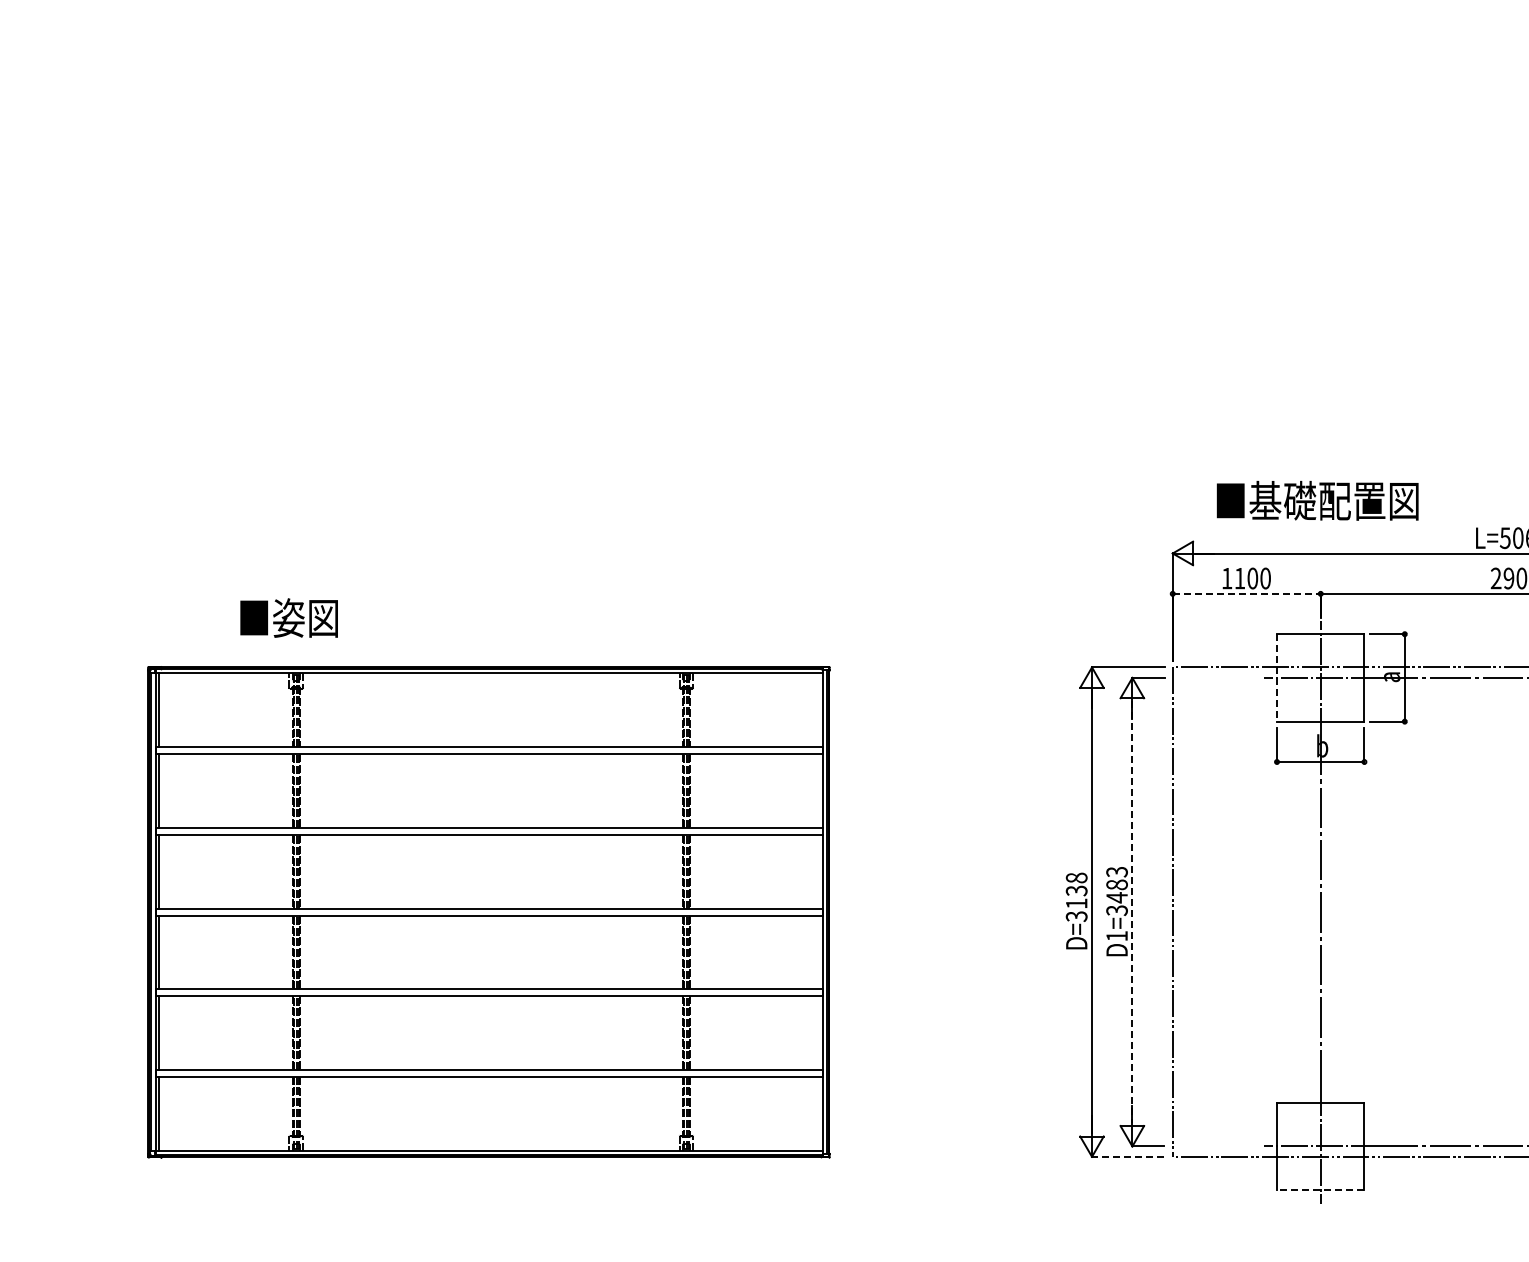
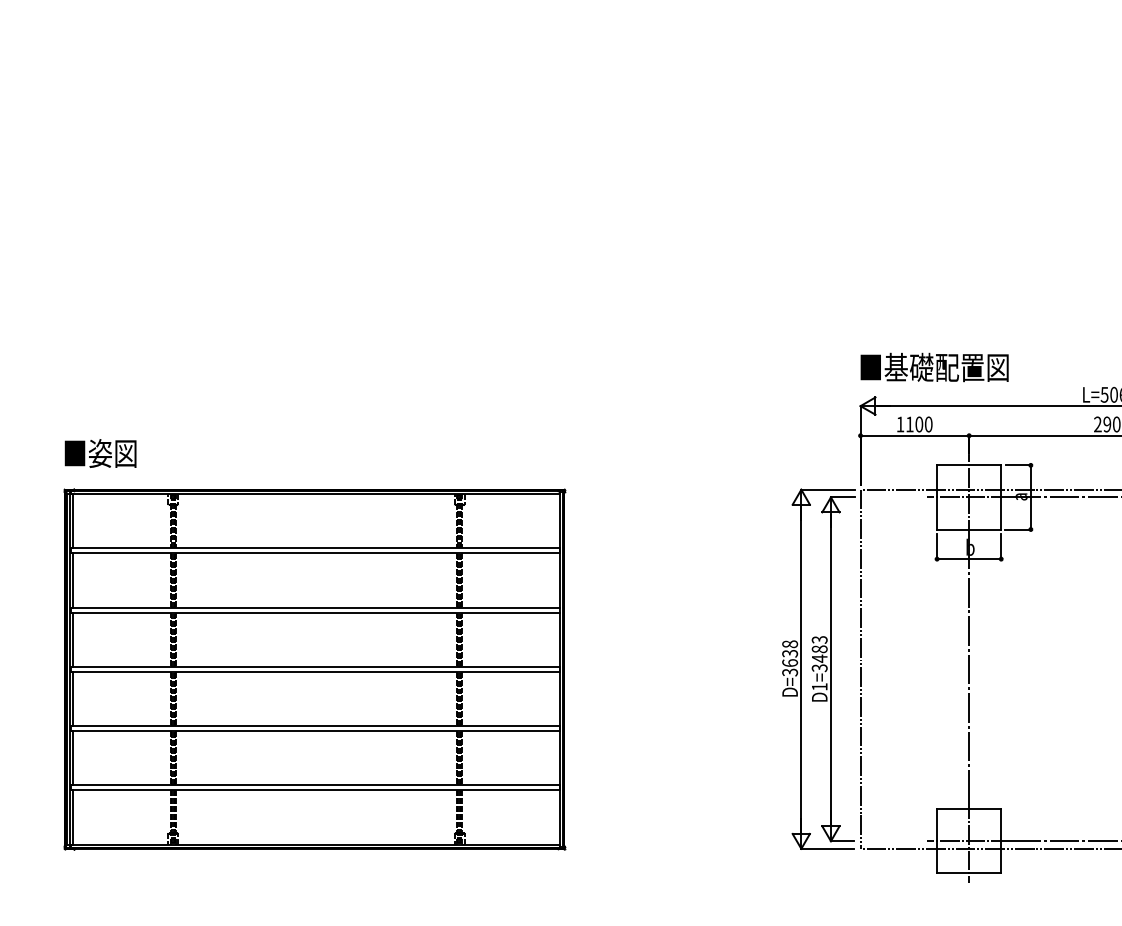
text: (1317, 500) -> (934, 367), moved
line: (1246, 593) -> (914, 435), dashed -> solid
text: (288, 617) -> (100, 453), moved
line: (1277, 677) -> (937, 497), dashed -> solid
text: (1076, 903) -> (789, 662), D=3138 -> D=3638
part: (488, 912) -> (314, 669), moved
line: (1132, 912) -> (831, 669), dashed -> solid
line: (1127, 1156) -> (827, 848), dashed -> solid
line: (1320, 1190) -> (968, 873), dashed -> solid

